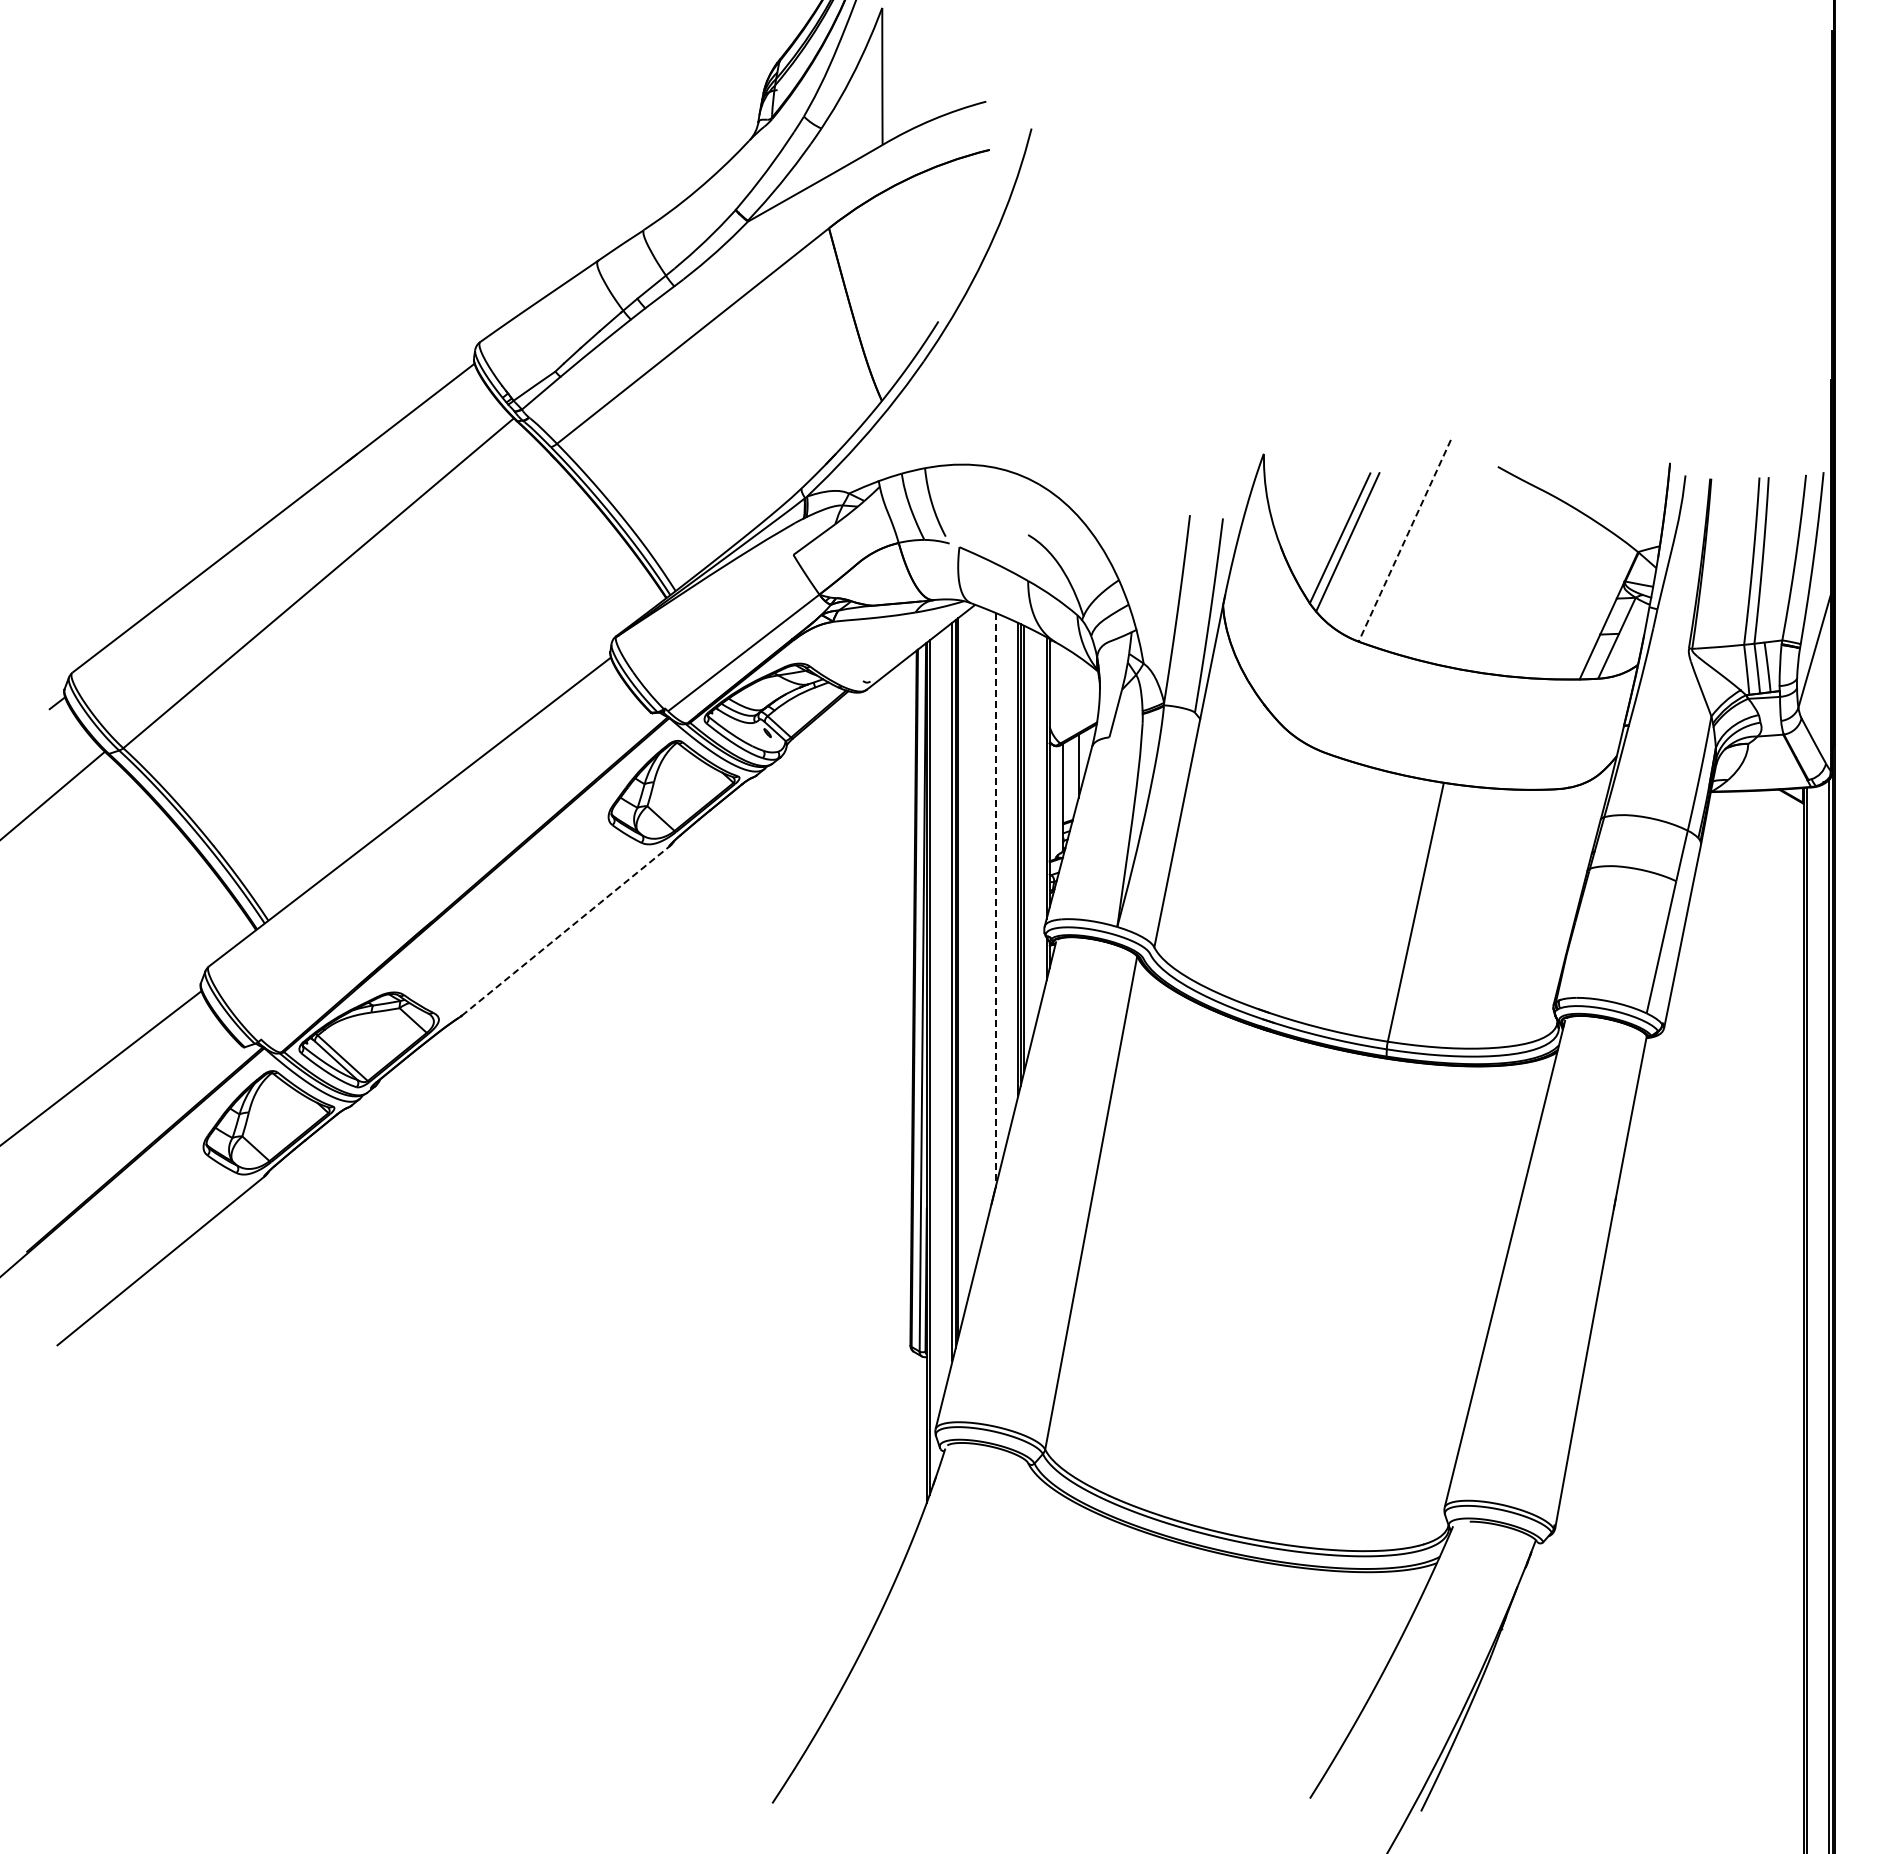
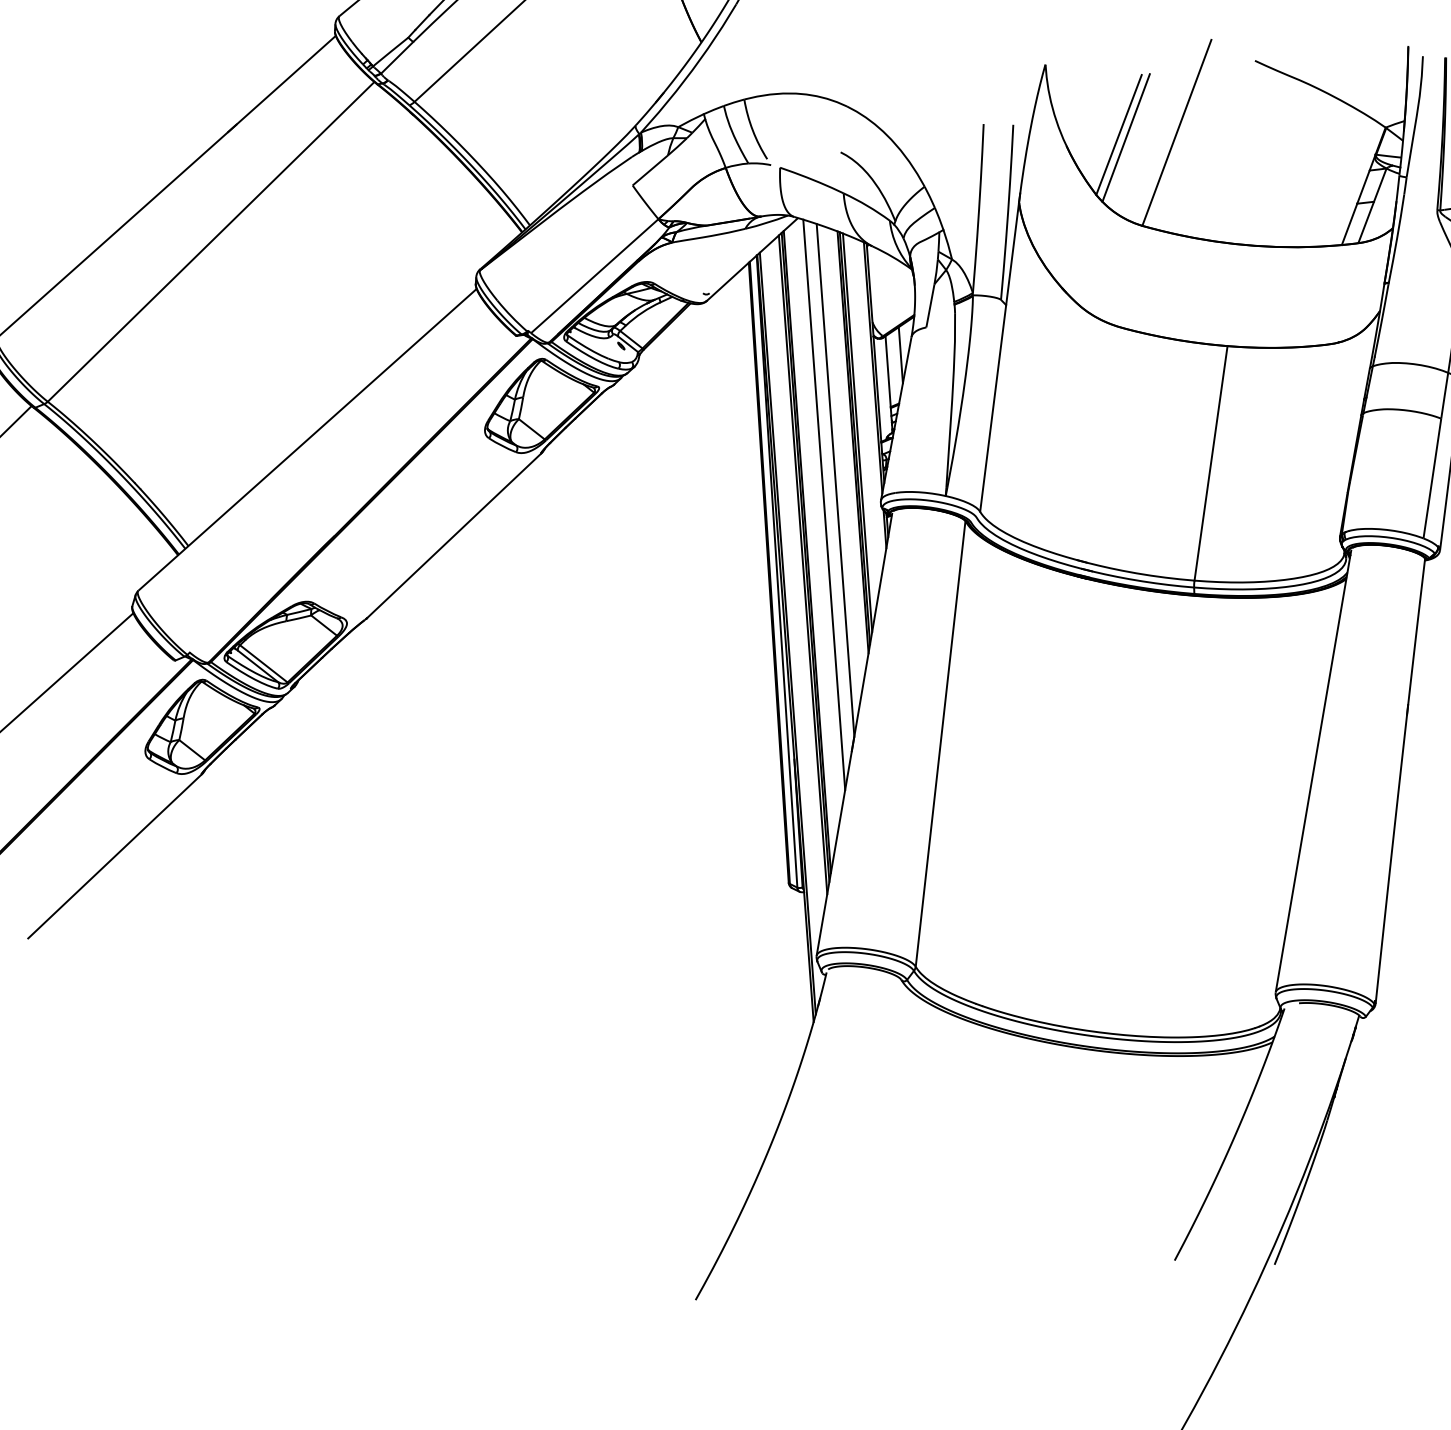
line: (1404, 540) -> (1176, 132), dashed -> solid
line: (995, 900) -> (835, 480), dashed -> solid
line: (980, 926) -> (823, 504), added
line: (566, 930) -> (454, 535), dashed -> solid

